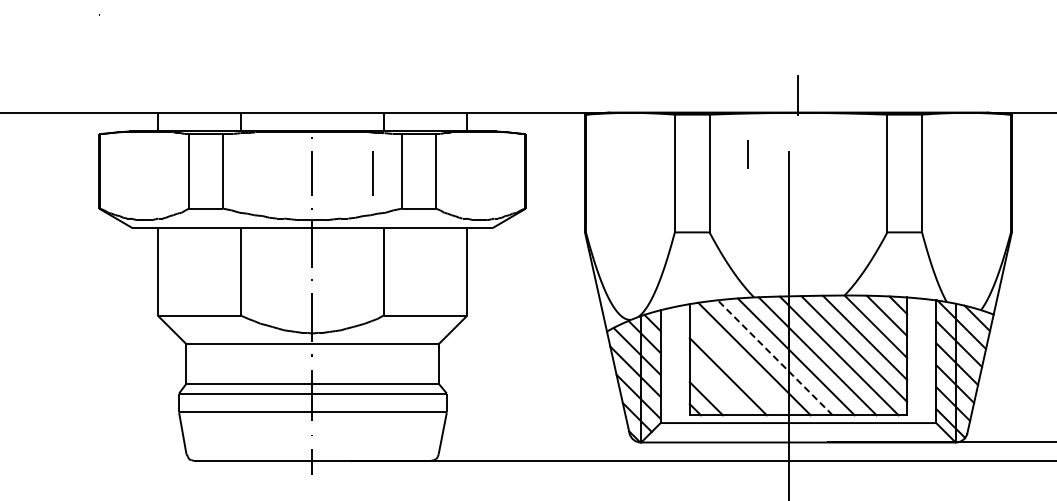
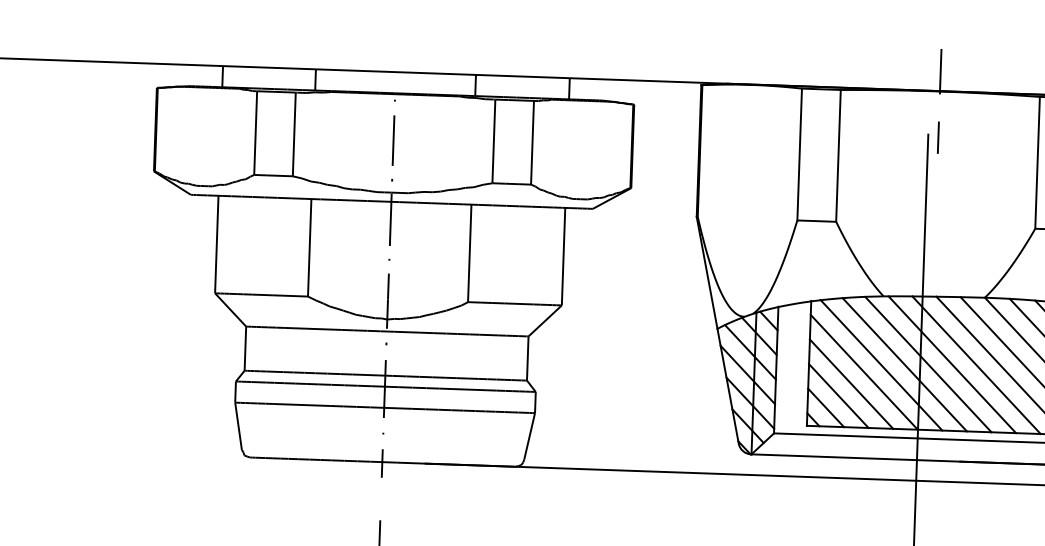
line: (747, 154) -> (937, 138), moved
line: (372, 173) -> (461, 142), removed
line: (774, 357) -> (904, 364), dashed -> solid
line: (738, 365) -> (863, 371), added
line: (716, 387) -> (837, 395), added

